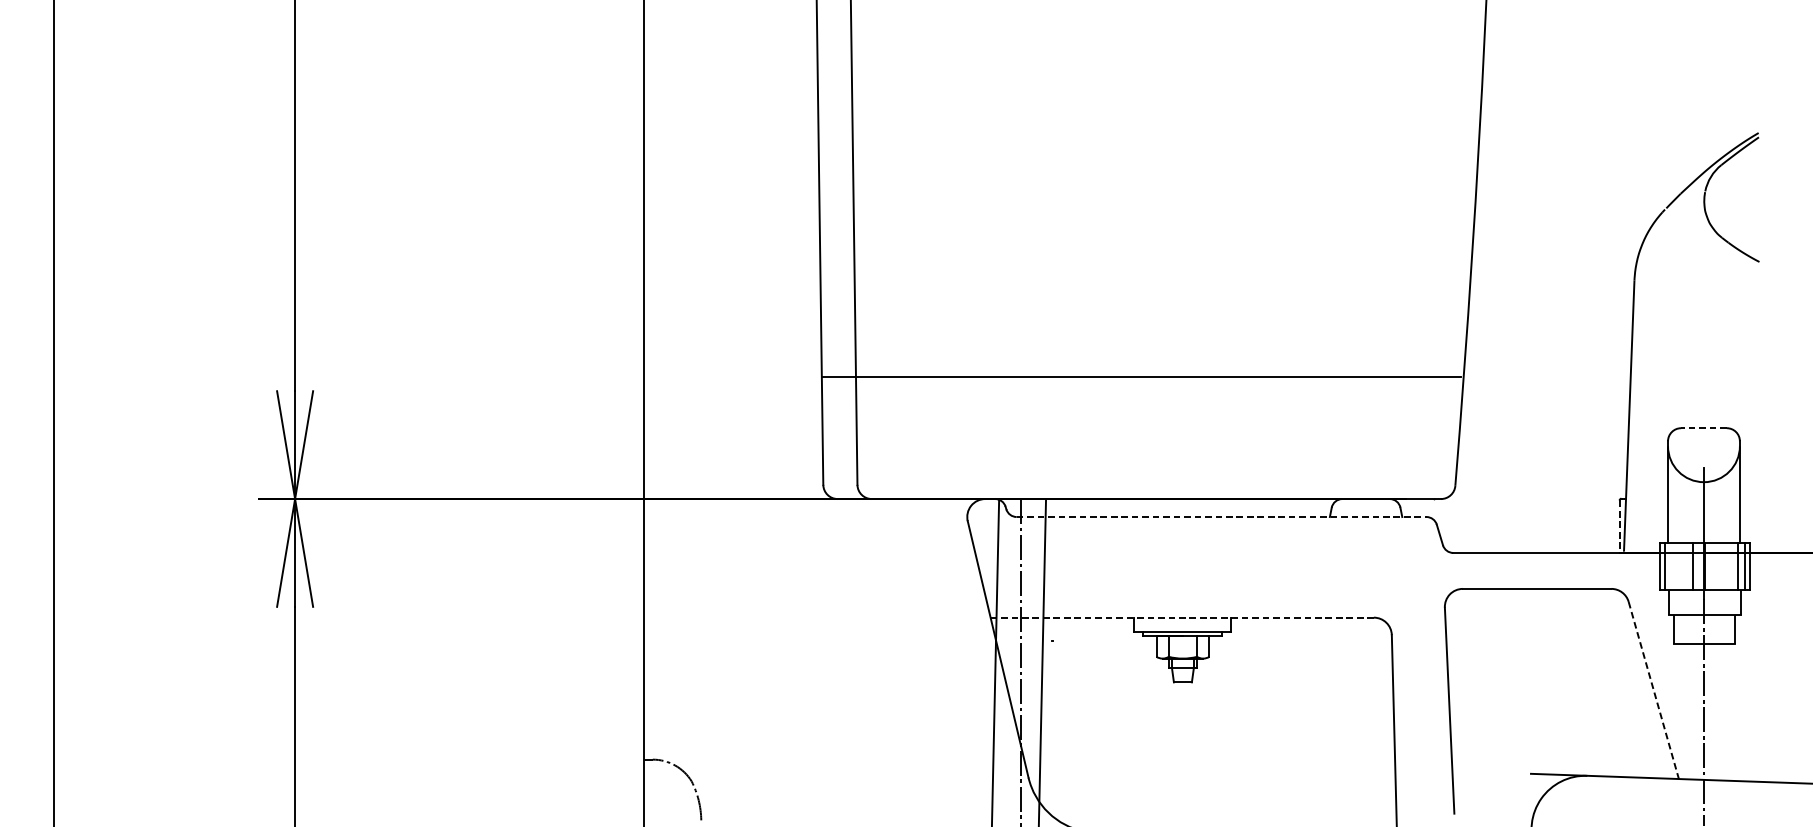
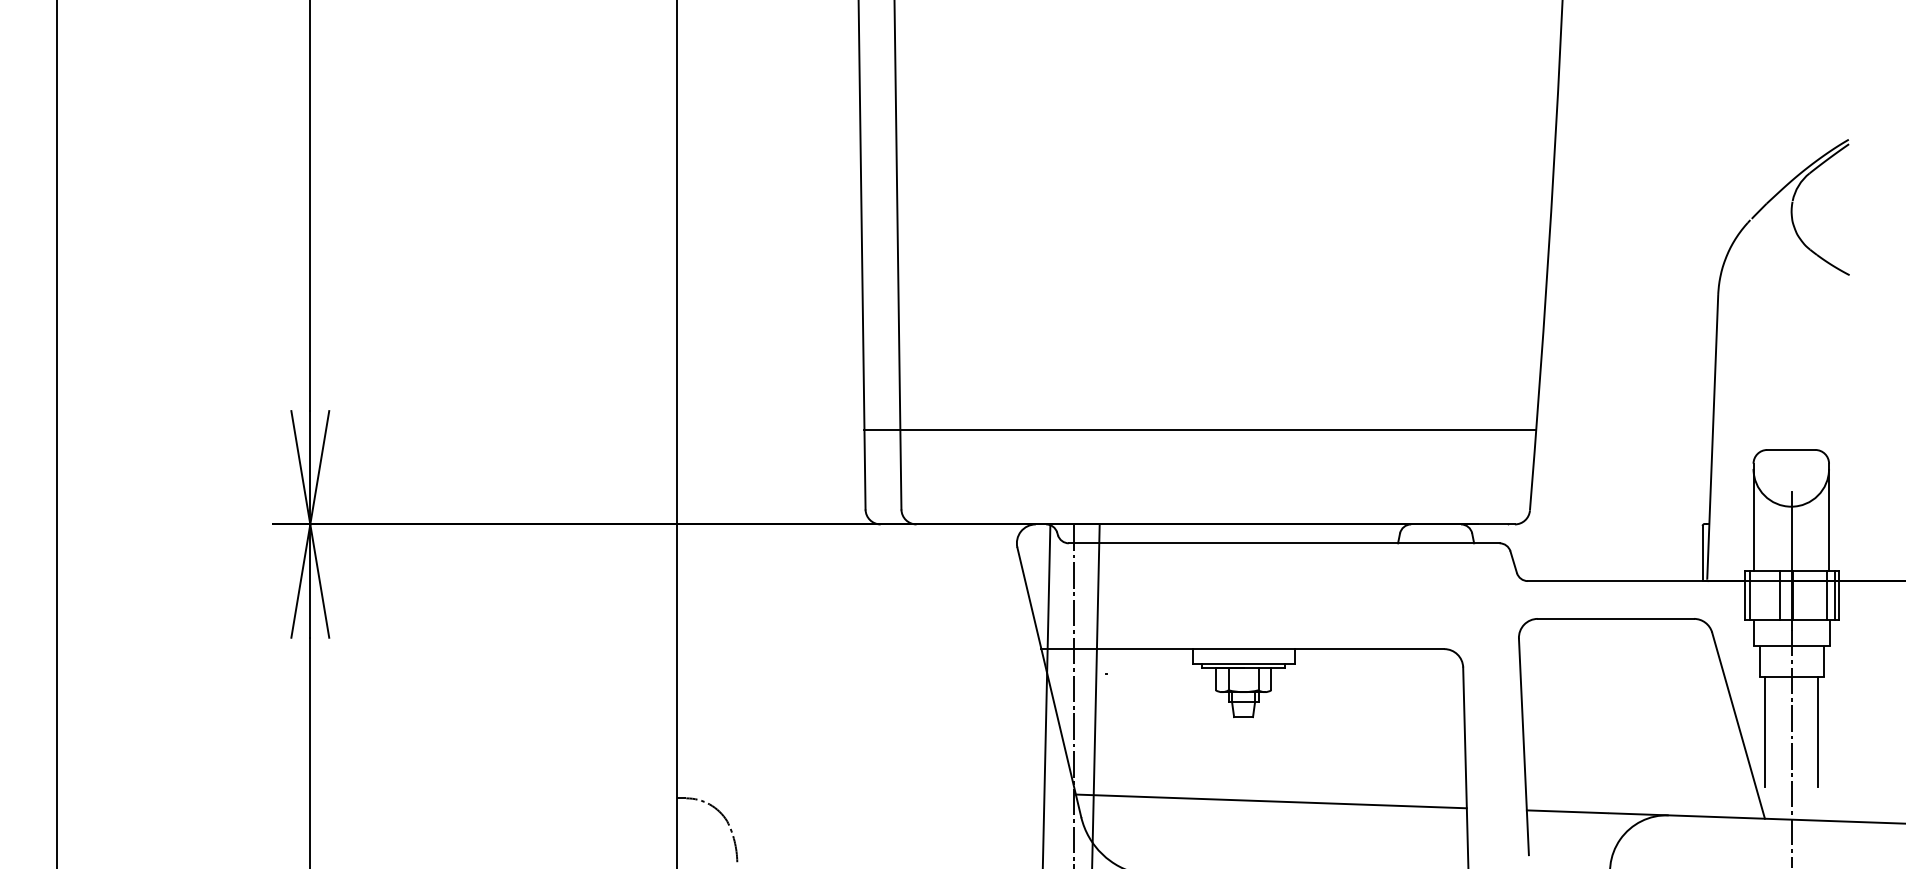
line: (1141, 376) -> (1200, 429), moved
line: (1703, 427) -> (1790, 449), dashed -> solid
line: (1221, 517) -> (1284, 543), dashed -> solid
line: (1619, 526) -> (1702, 553), dashed -> solid
line: (1182, 618) -> (1243, 649), dashed -> solid
line: (1653, 690) -> (1738, 725), dashed -> solid
line: (1678, 696) -> (1764, 731), added
line: (1728, 696) -> (1817, 731), added
line: (1208, 762) -> (1270, 801), added
line: (1490, 772) -> (1566, 811), added

